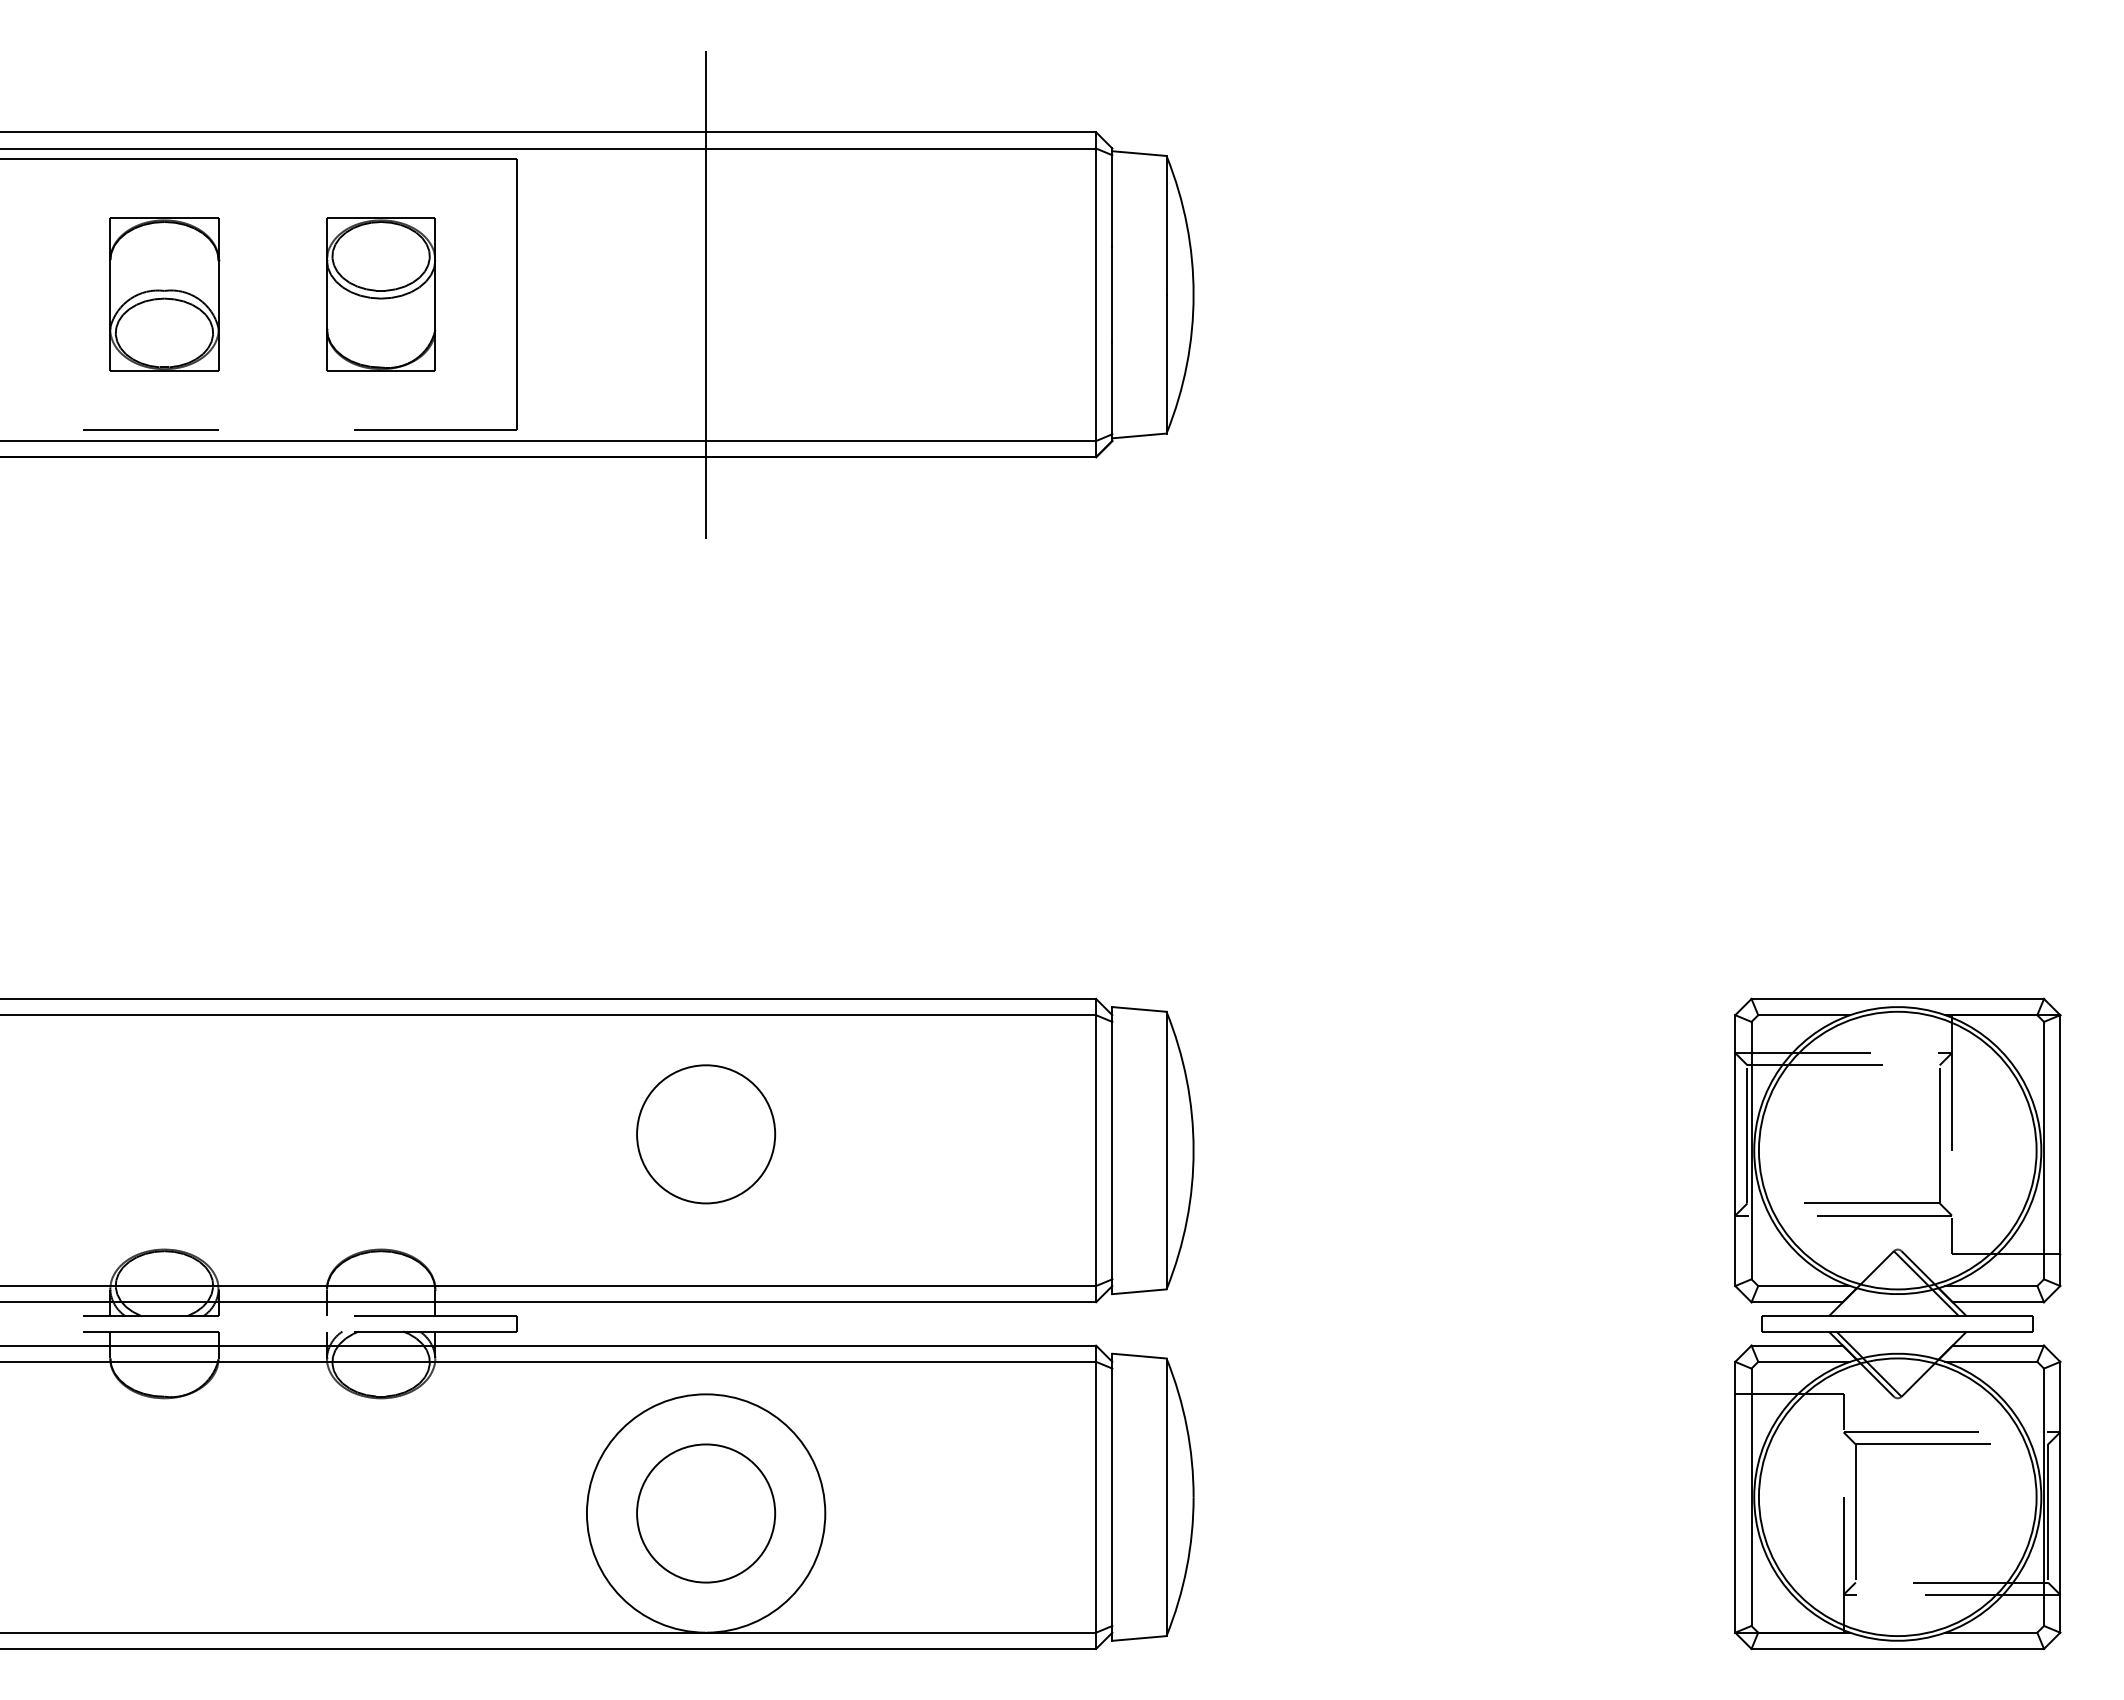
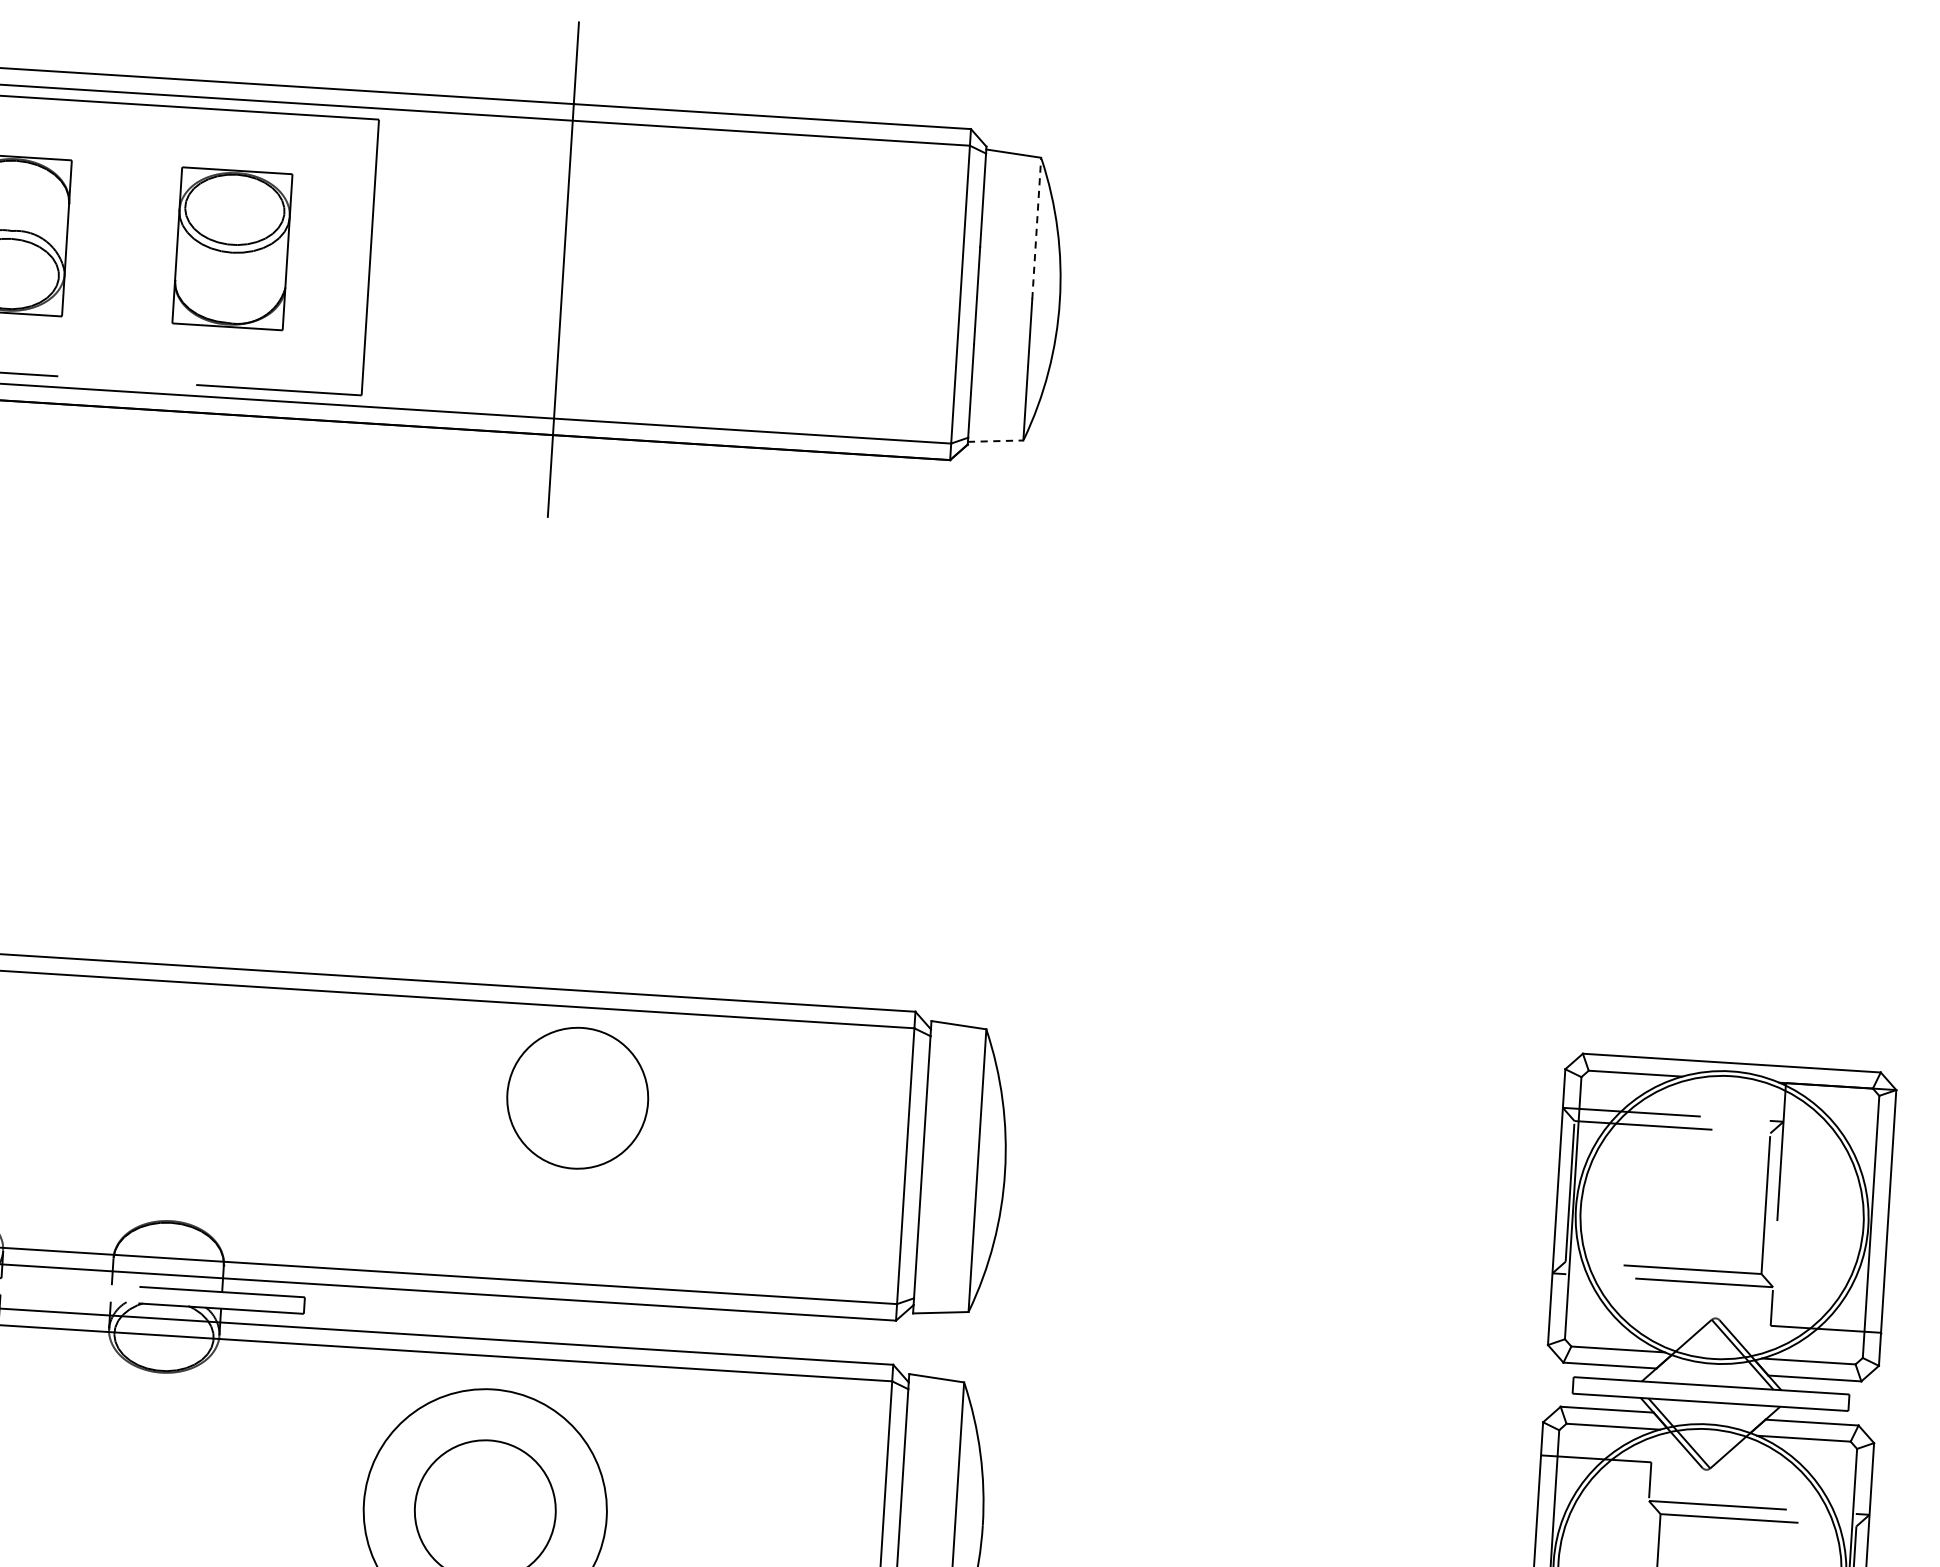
line: (1166, 224) -> (1036, 227), solid -> dashed
line: (1139, 435) -> (995, 440), solid -> dashed
circle: (706, 1134) -> (578, 1098), moved

